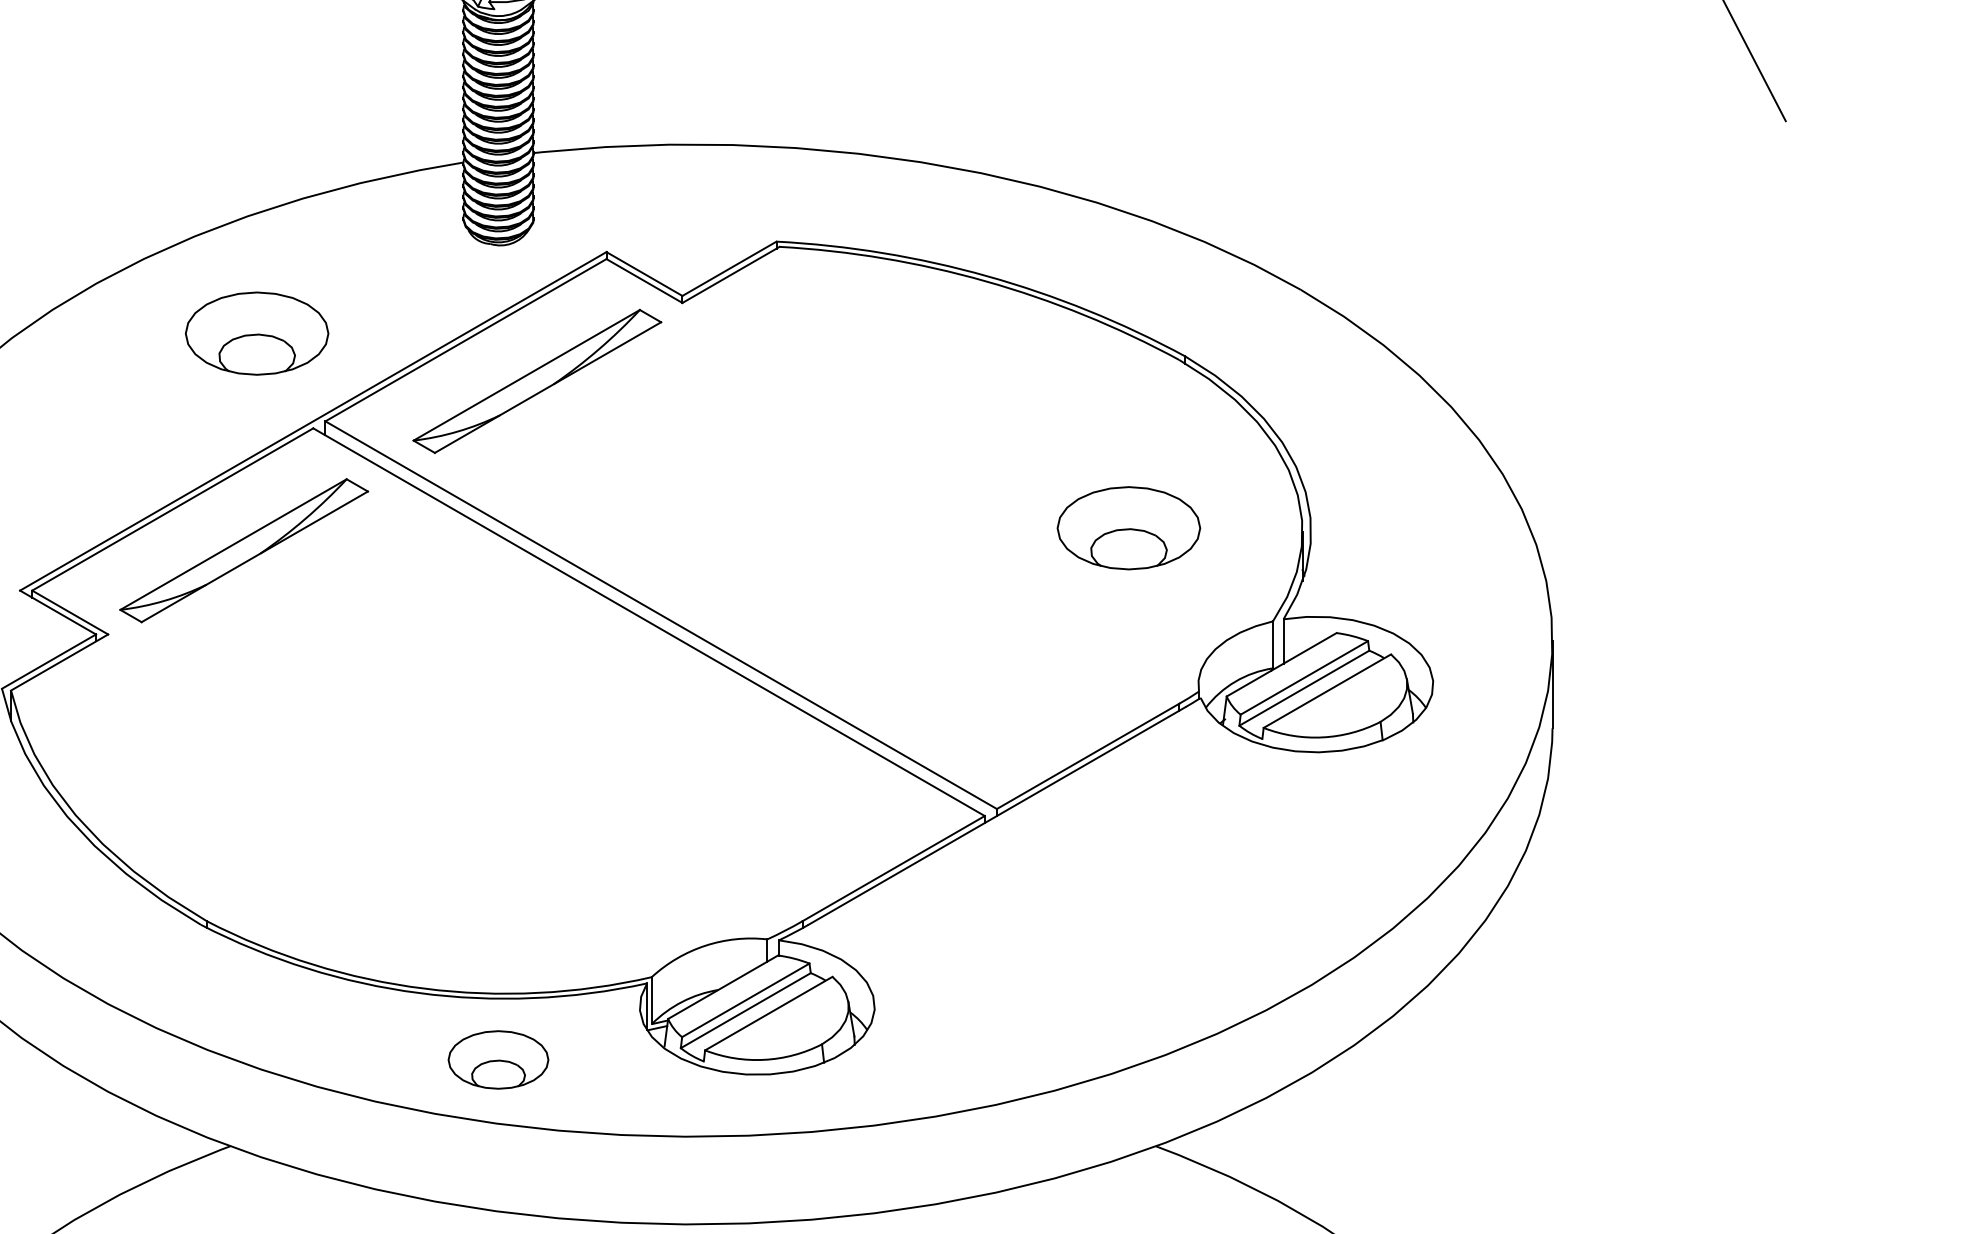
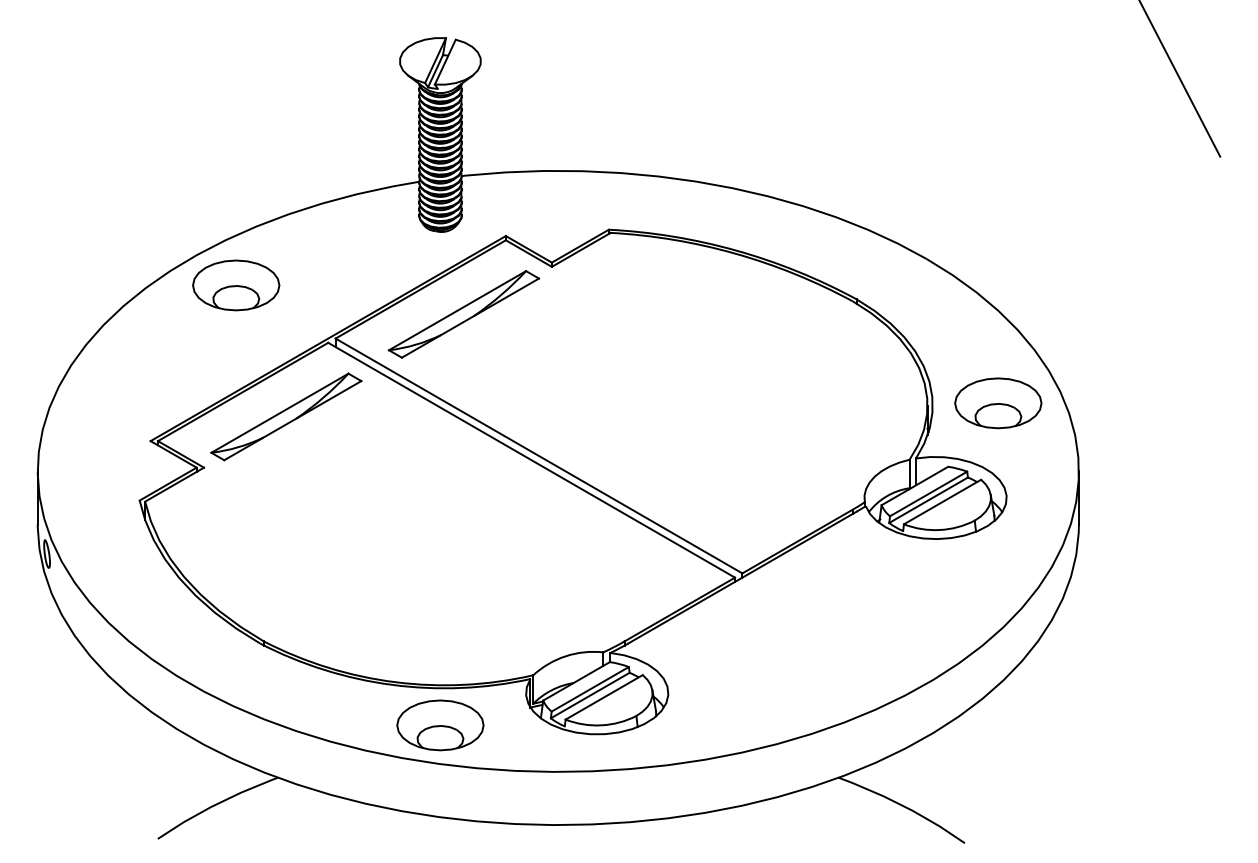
part: (257, 333) -> (236, 285), moved
part: (1129, 528) -> (998, 403), moved
part: (498, 1060) -> (440, 725), size x1.43

